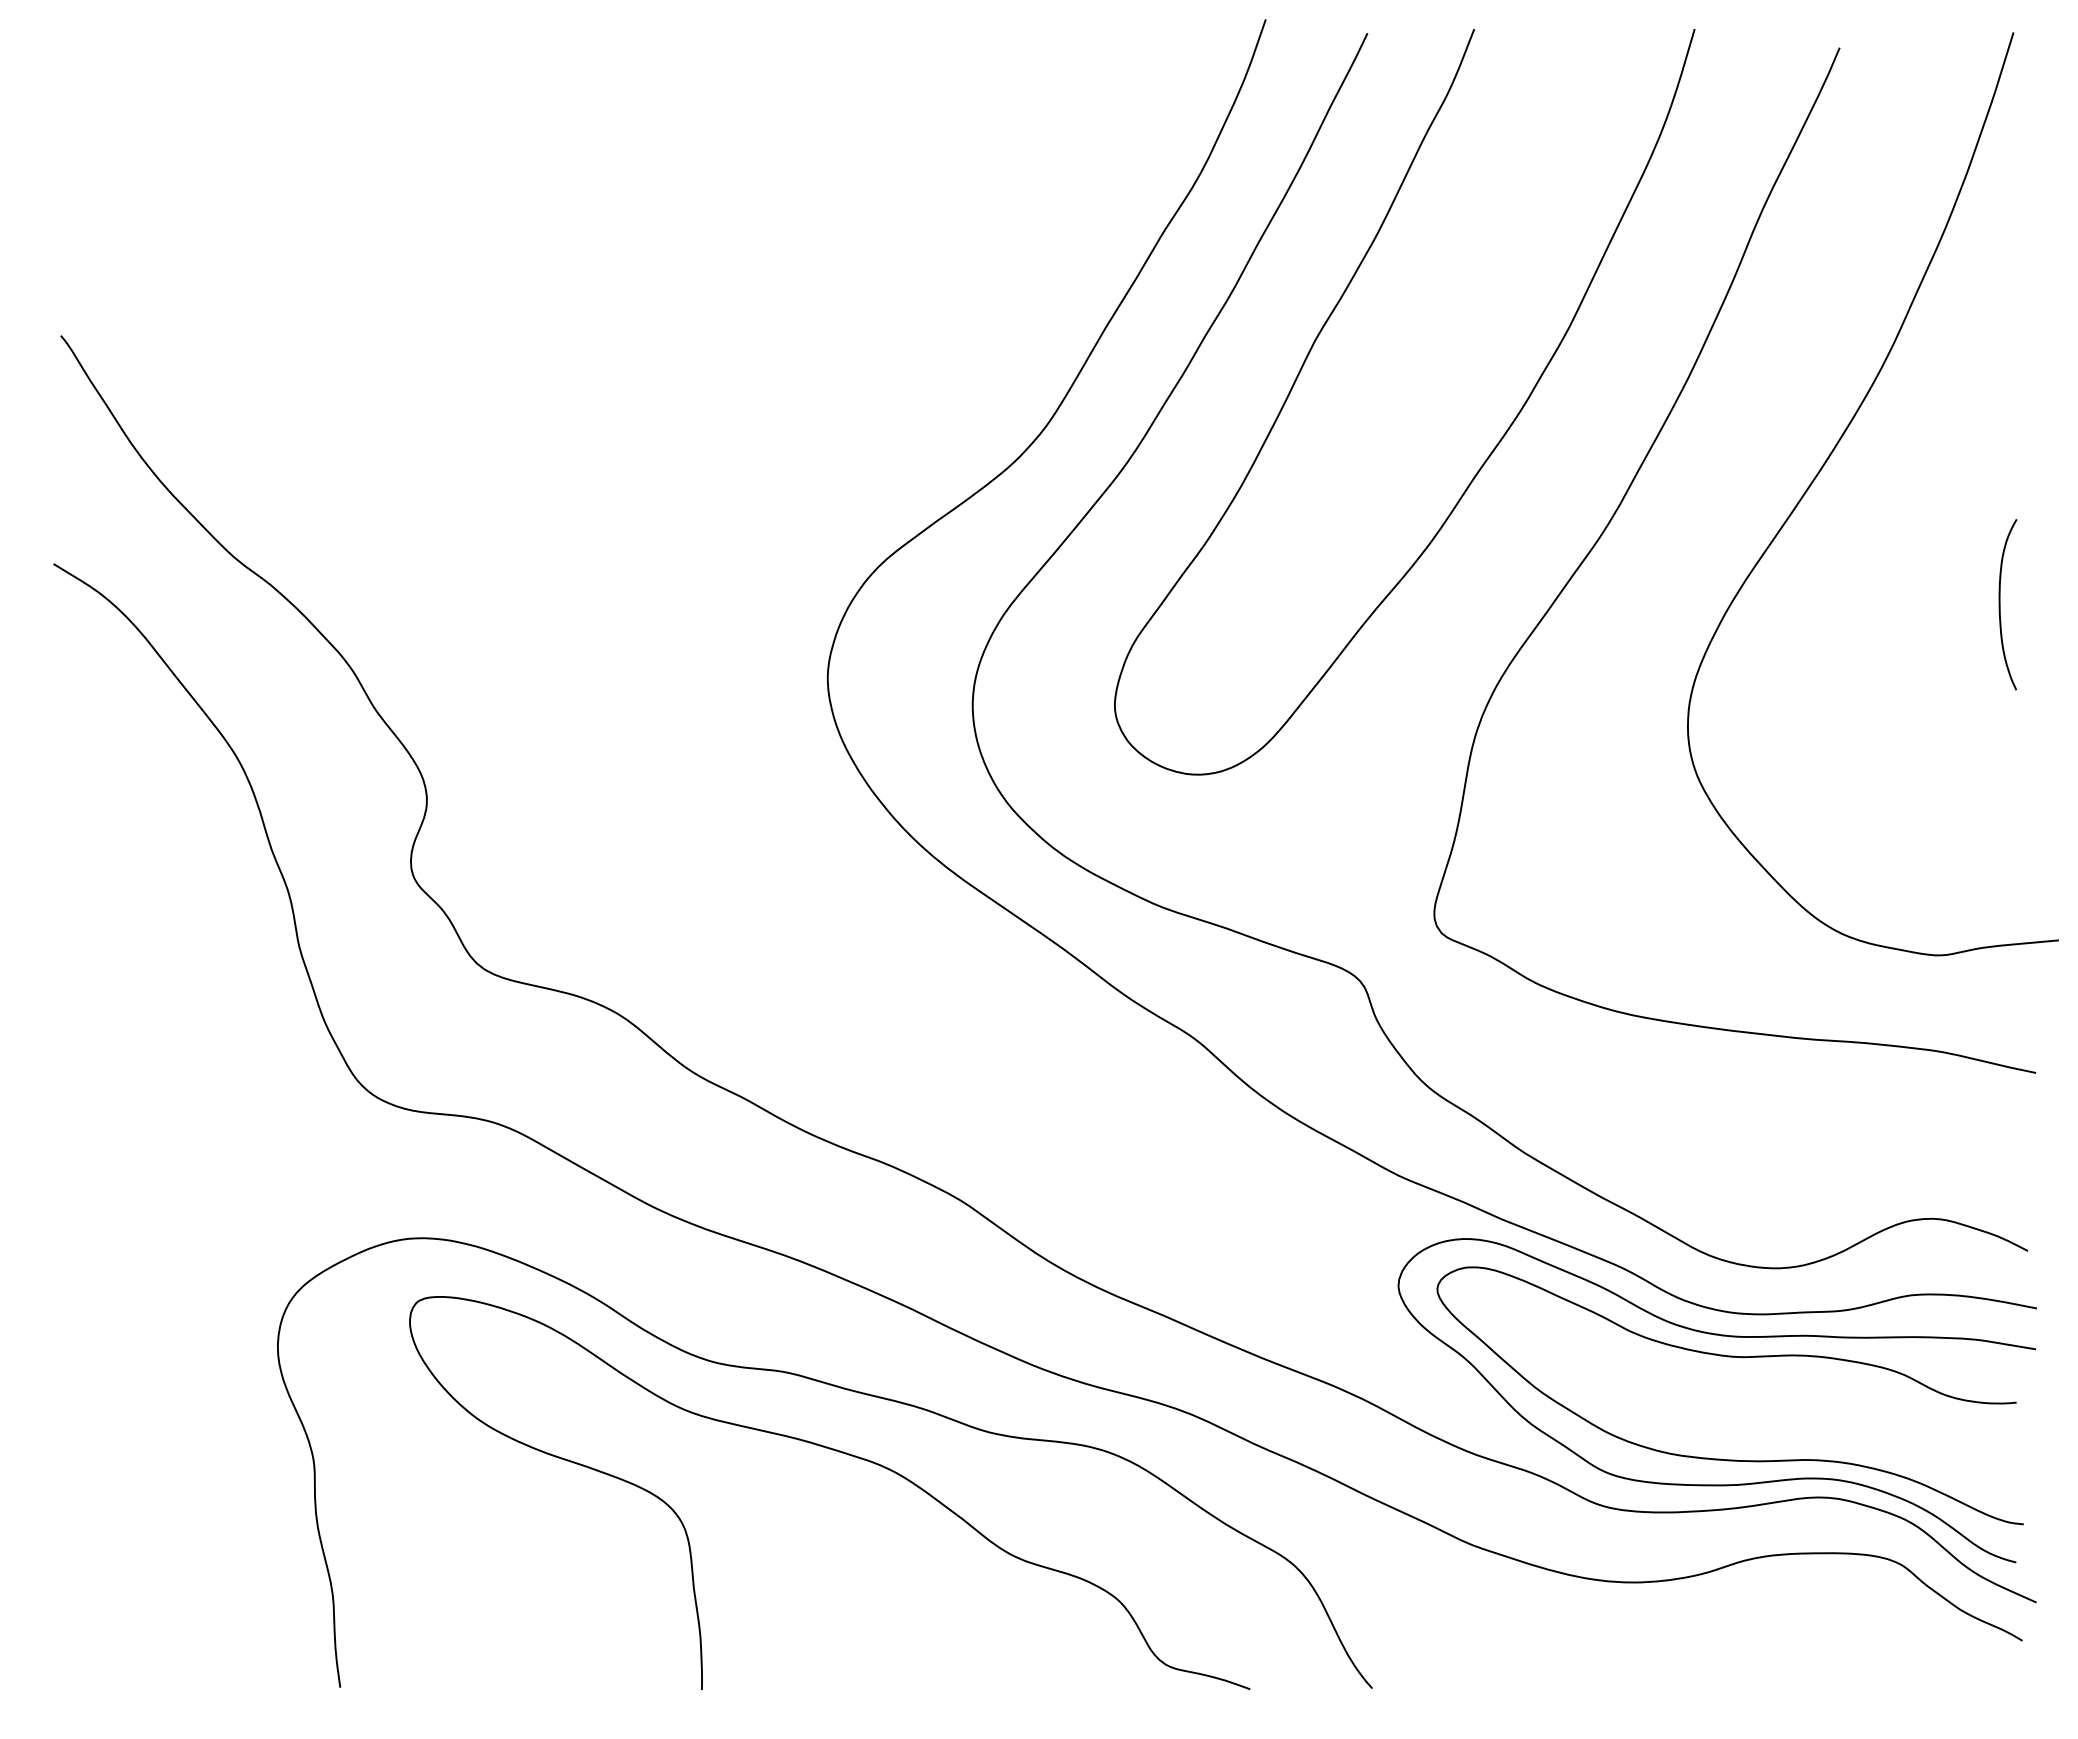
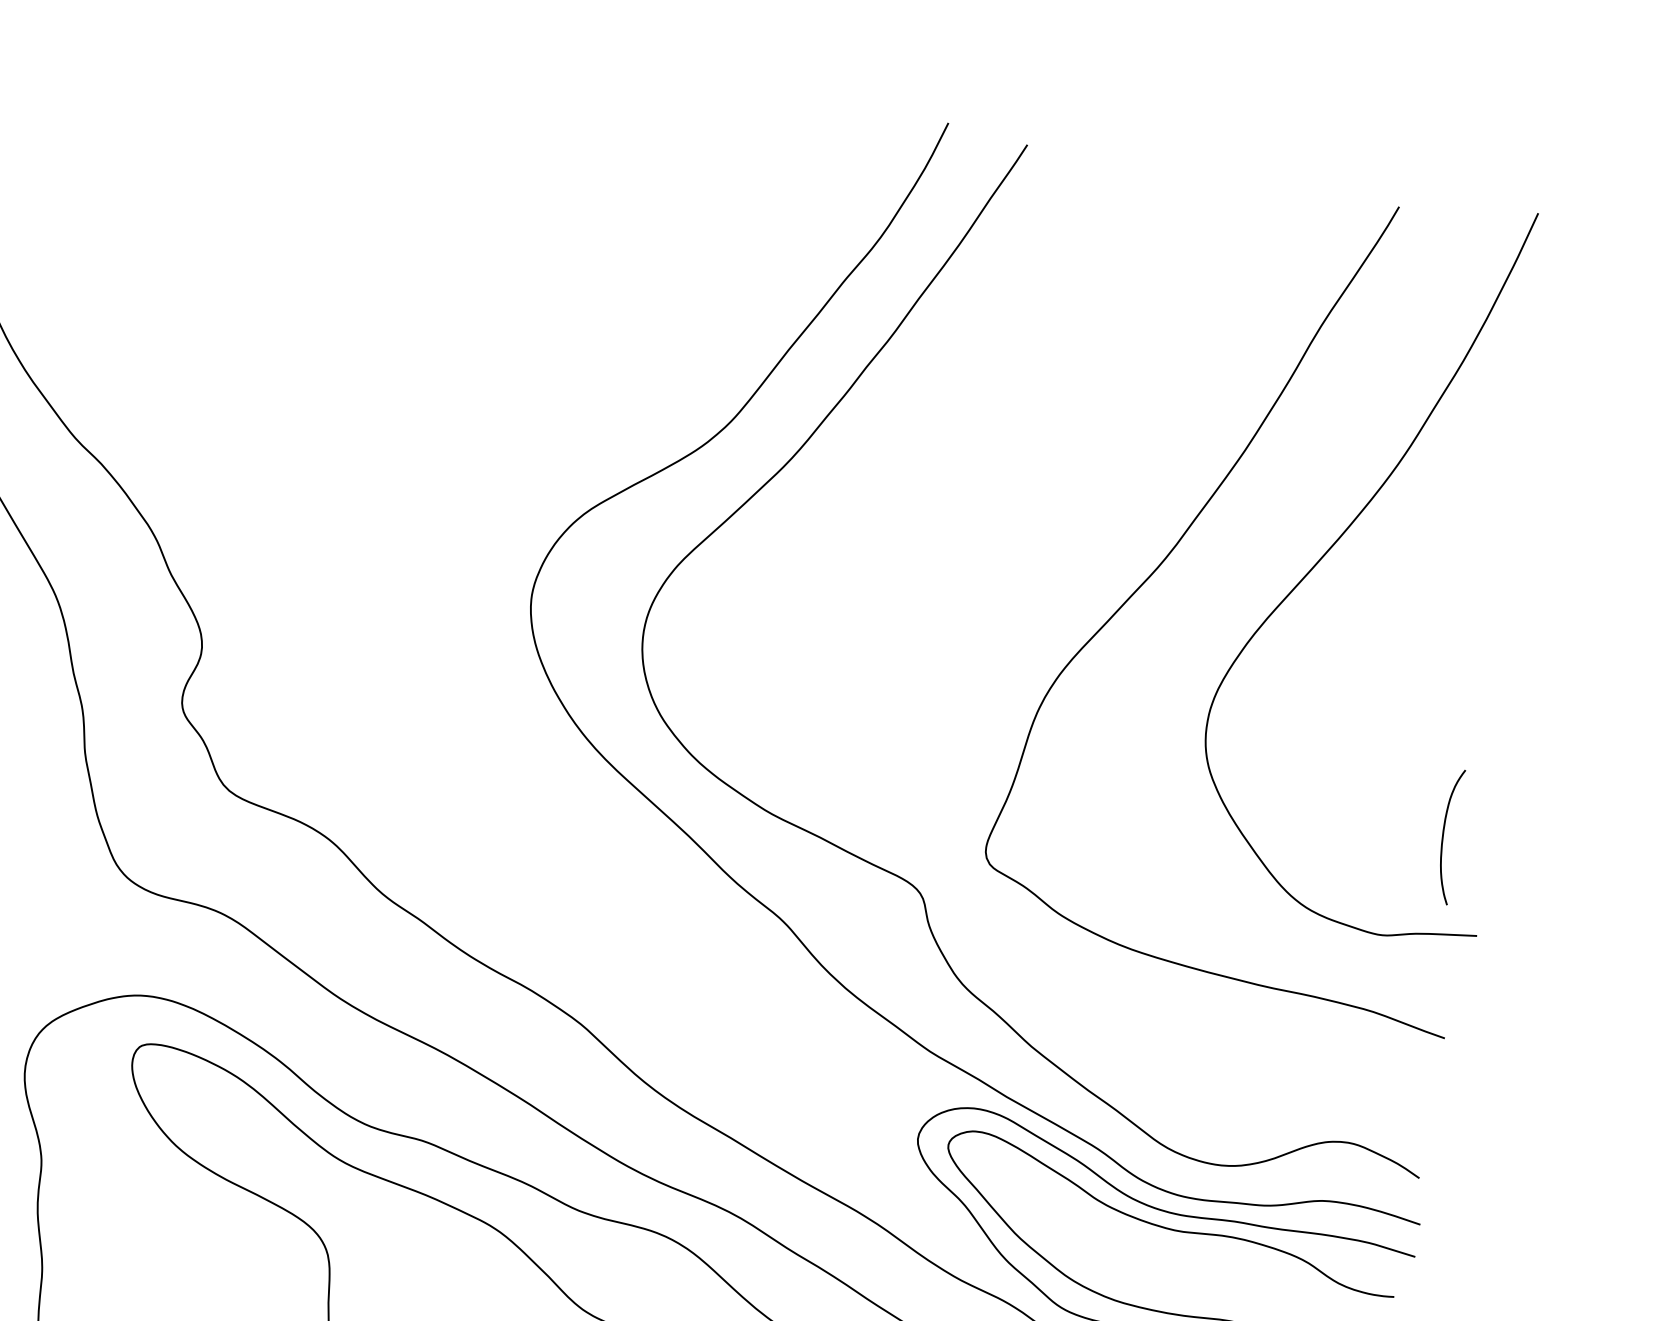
curve: (1483, 462) -> (1073, 496), removed
curve: (2000, 604) -> (1443, 835), moved

